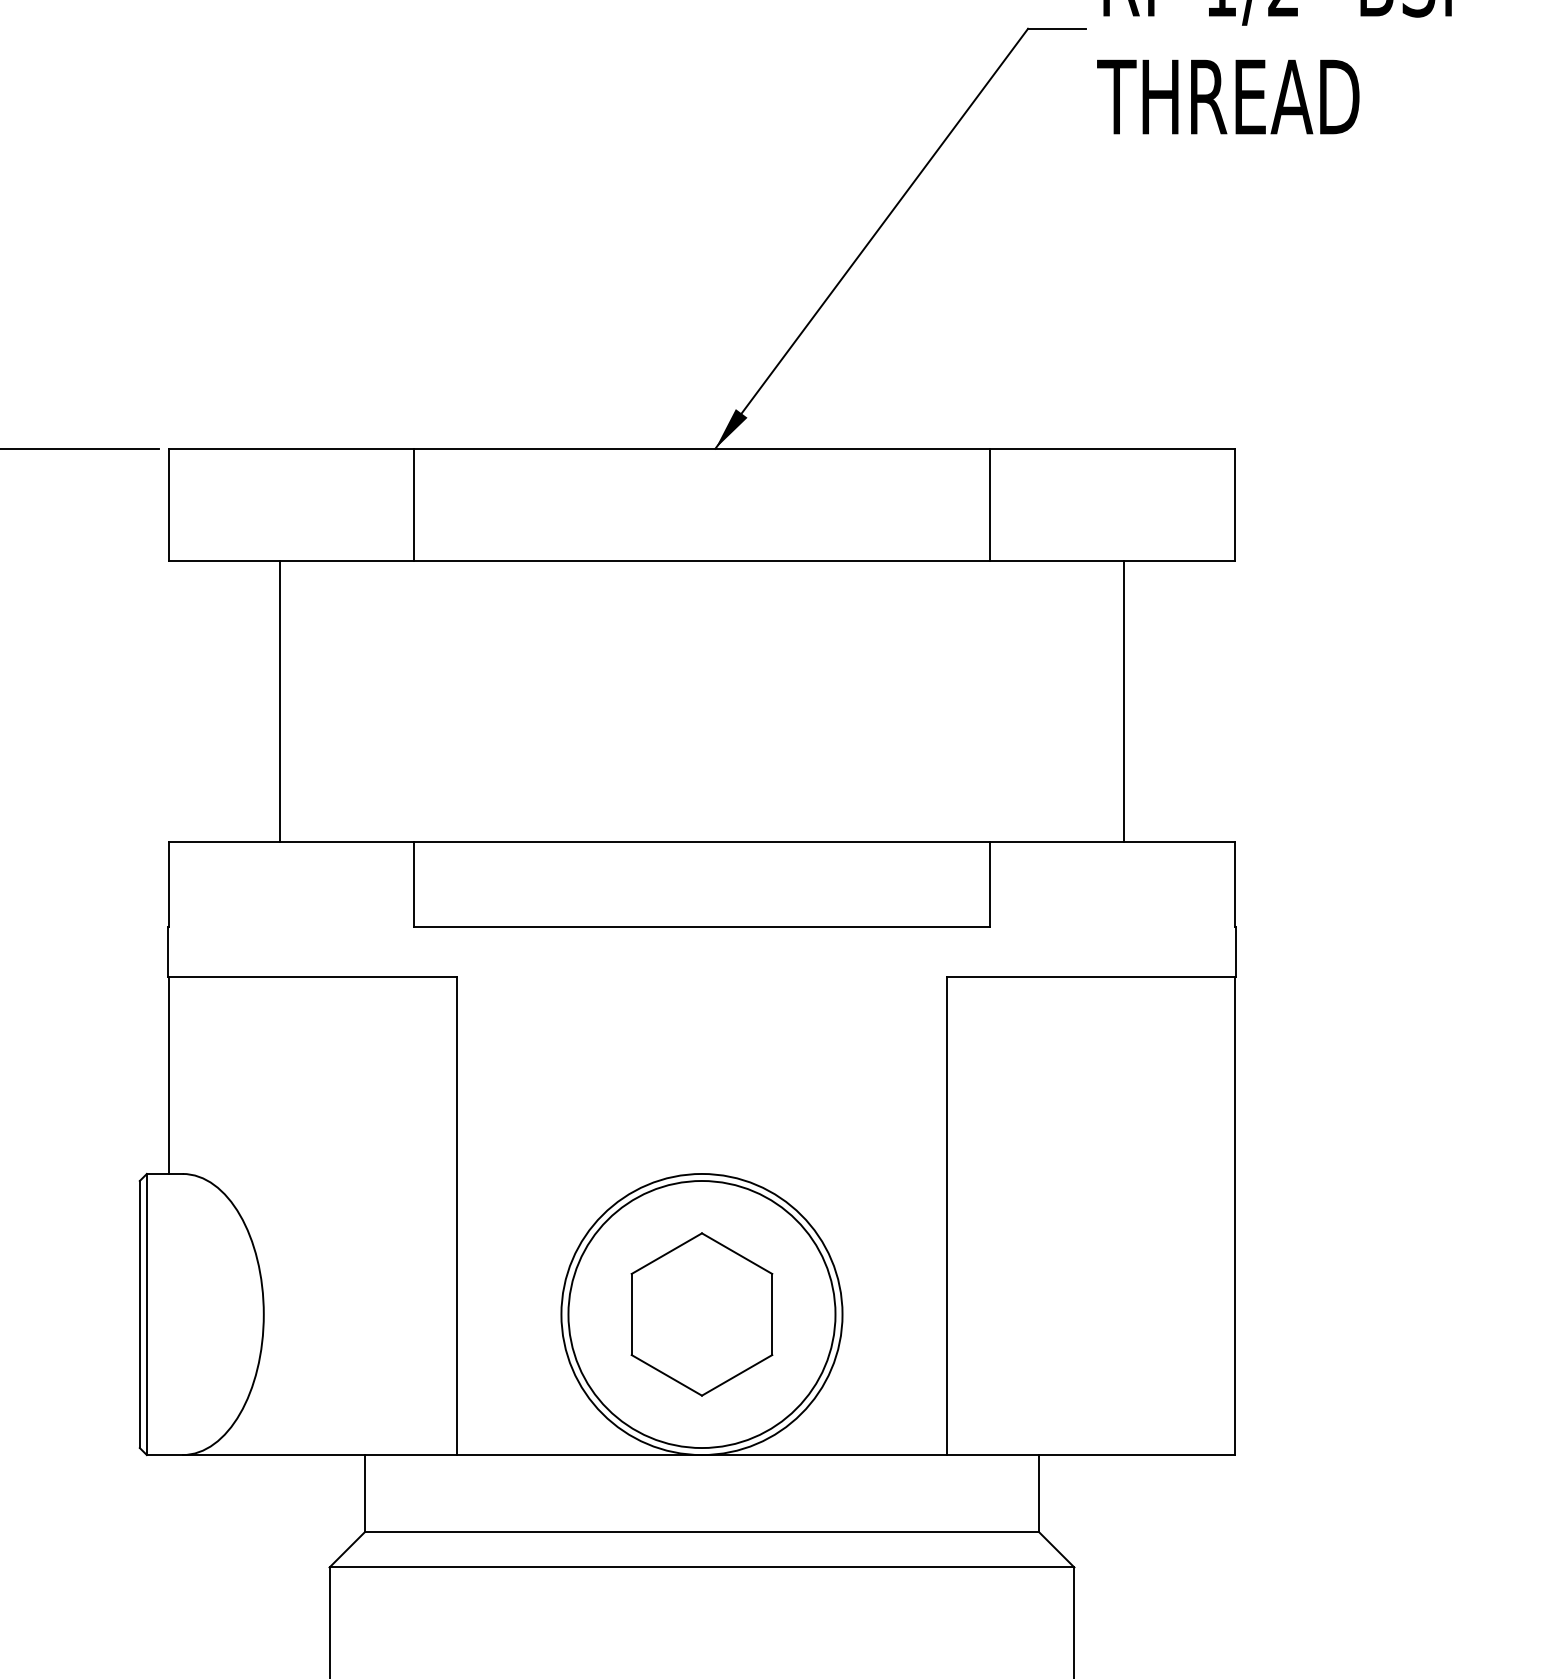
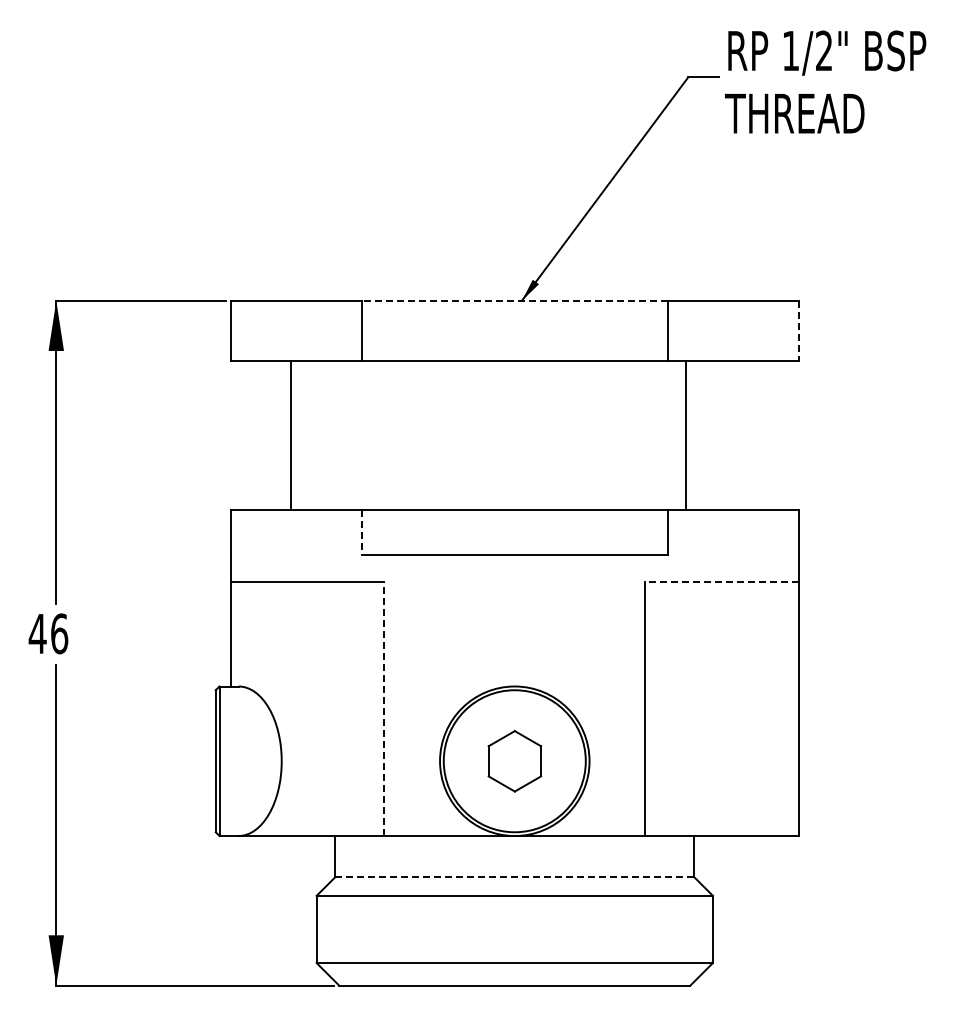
line: (701, 448) -> (514, 300), solid -> dashed
line: (1235, 504) -> (798, 330), solid -> dashed
line: (1124, 702) -> (686, 435), moved
line: (413, 886) -> (361, 533), solid -> dashed
line: (1092, 976) -> (722, 581), solid -> dashed
line: (457, 1215) -> (384, 708), solid -> dashed
part: (701, 1314) -> (514, 761), size x0.7
line: (703, 1533) -> (515, 877), solid -> dashed

